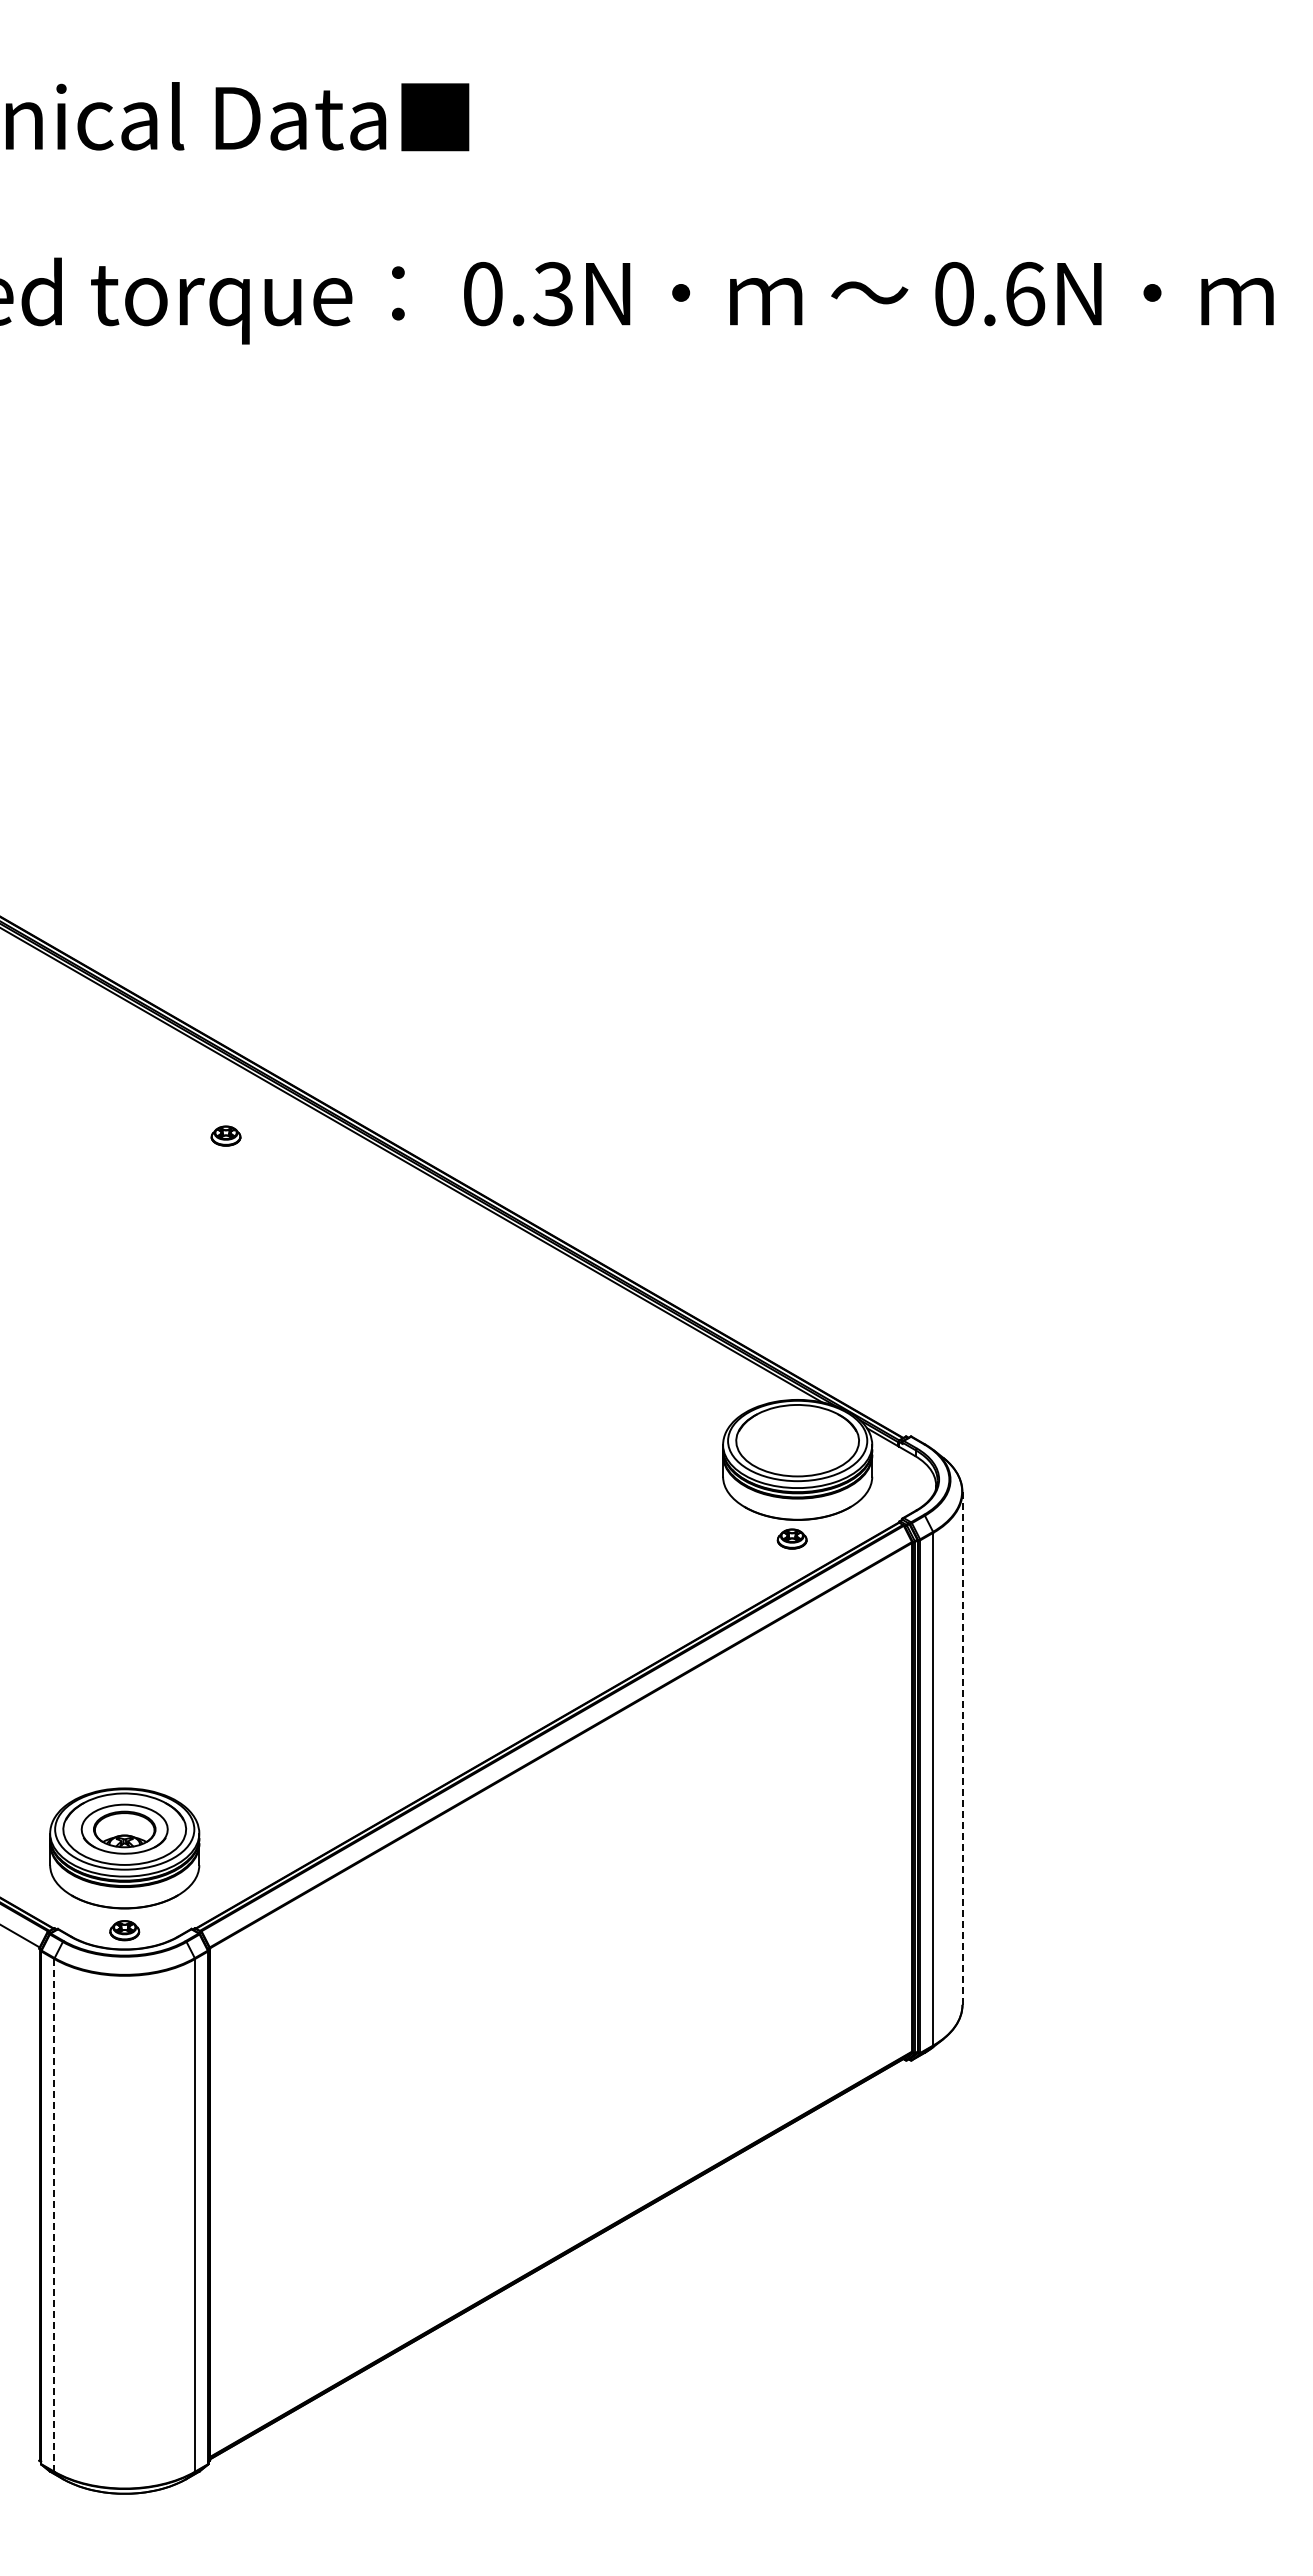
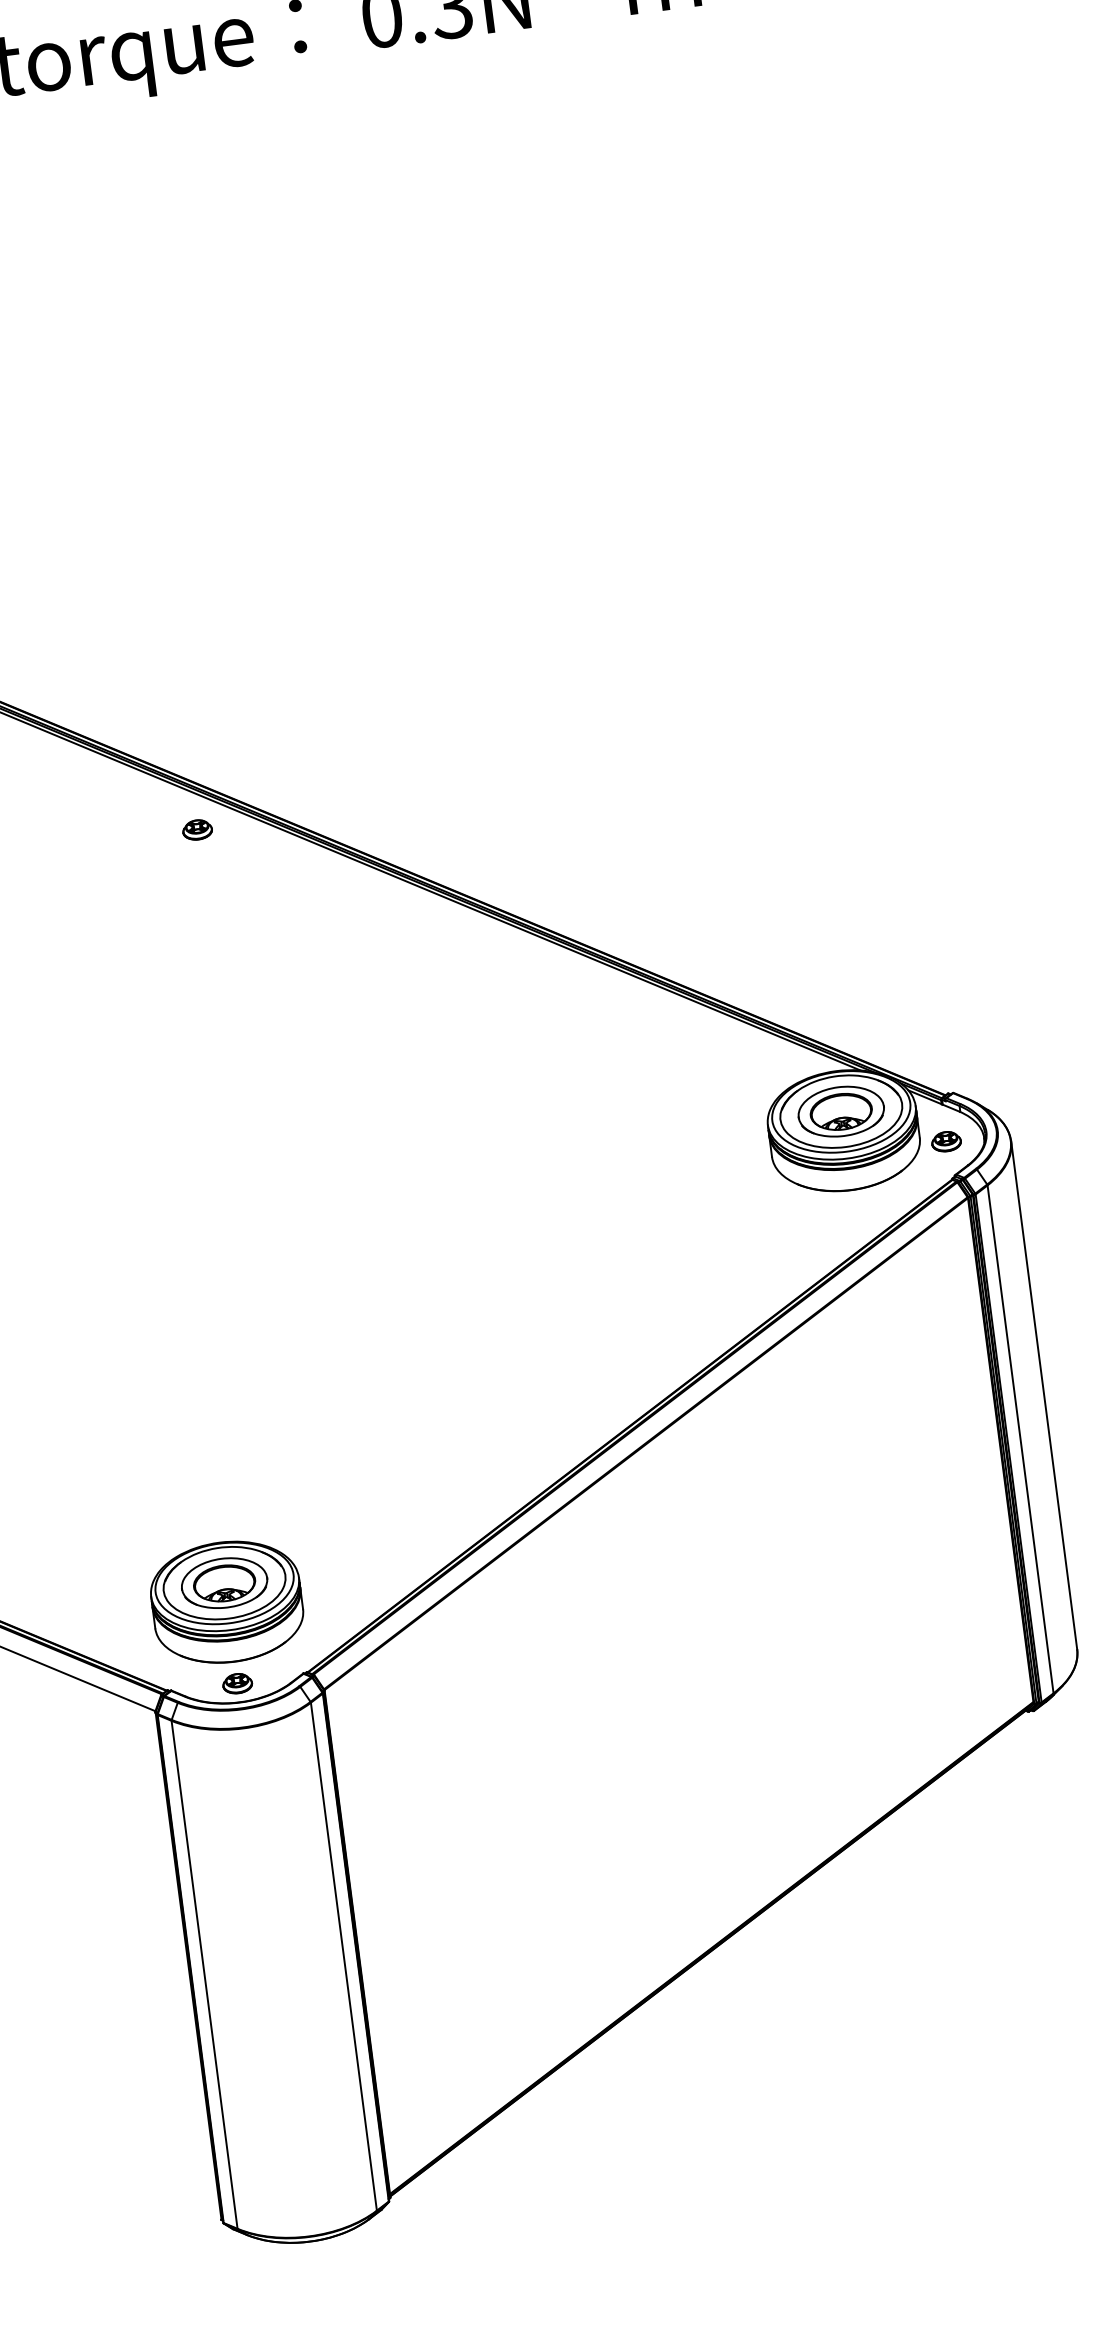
part: (225, 1135) -> (196, 829), moved
part: (797, 1440) -> (841, 1111), added
part: (791, 1538) -> (945, 1141), moved
line: (962, 1749) -> (1044, 1396), dashed -> solid
line: (54, 2215) -> (204, 1974), dashed -> solid

